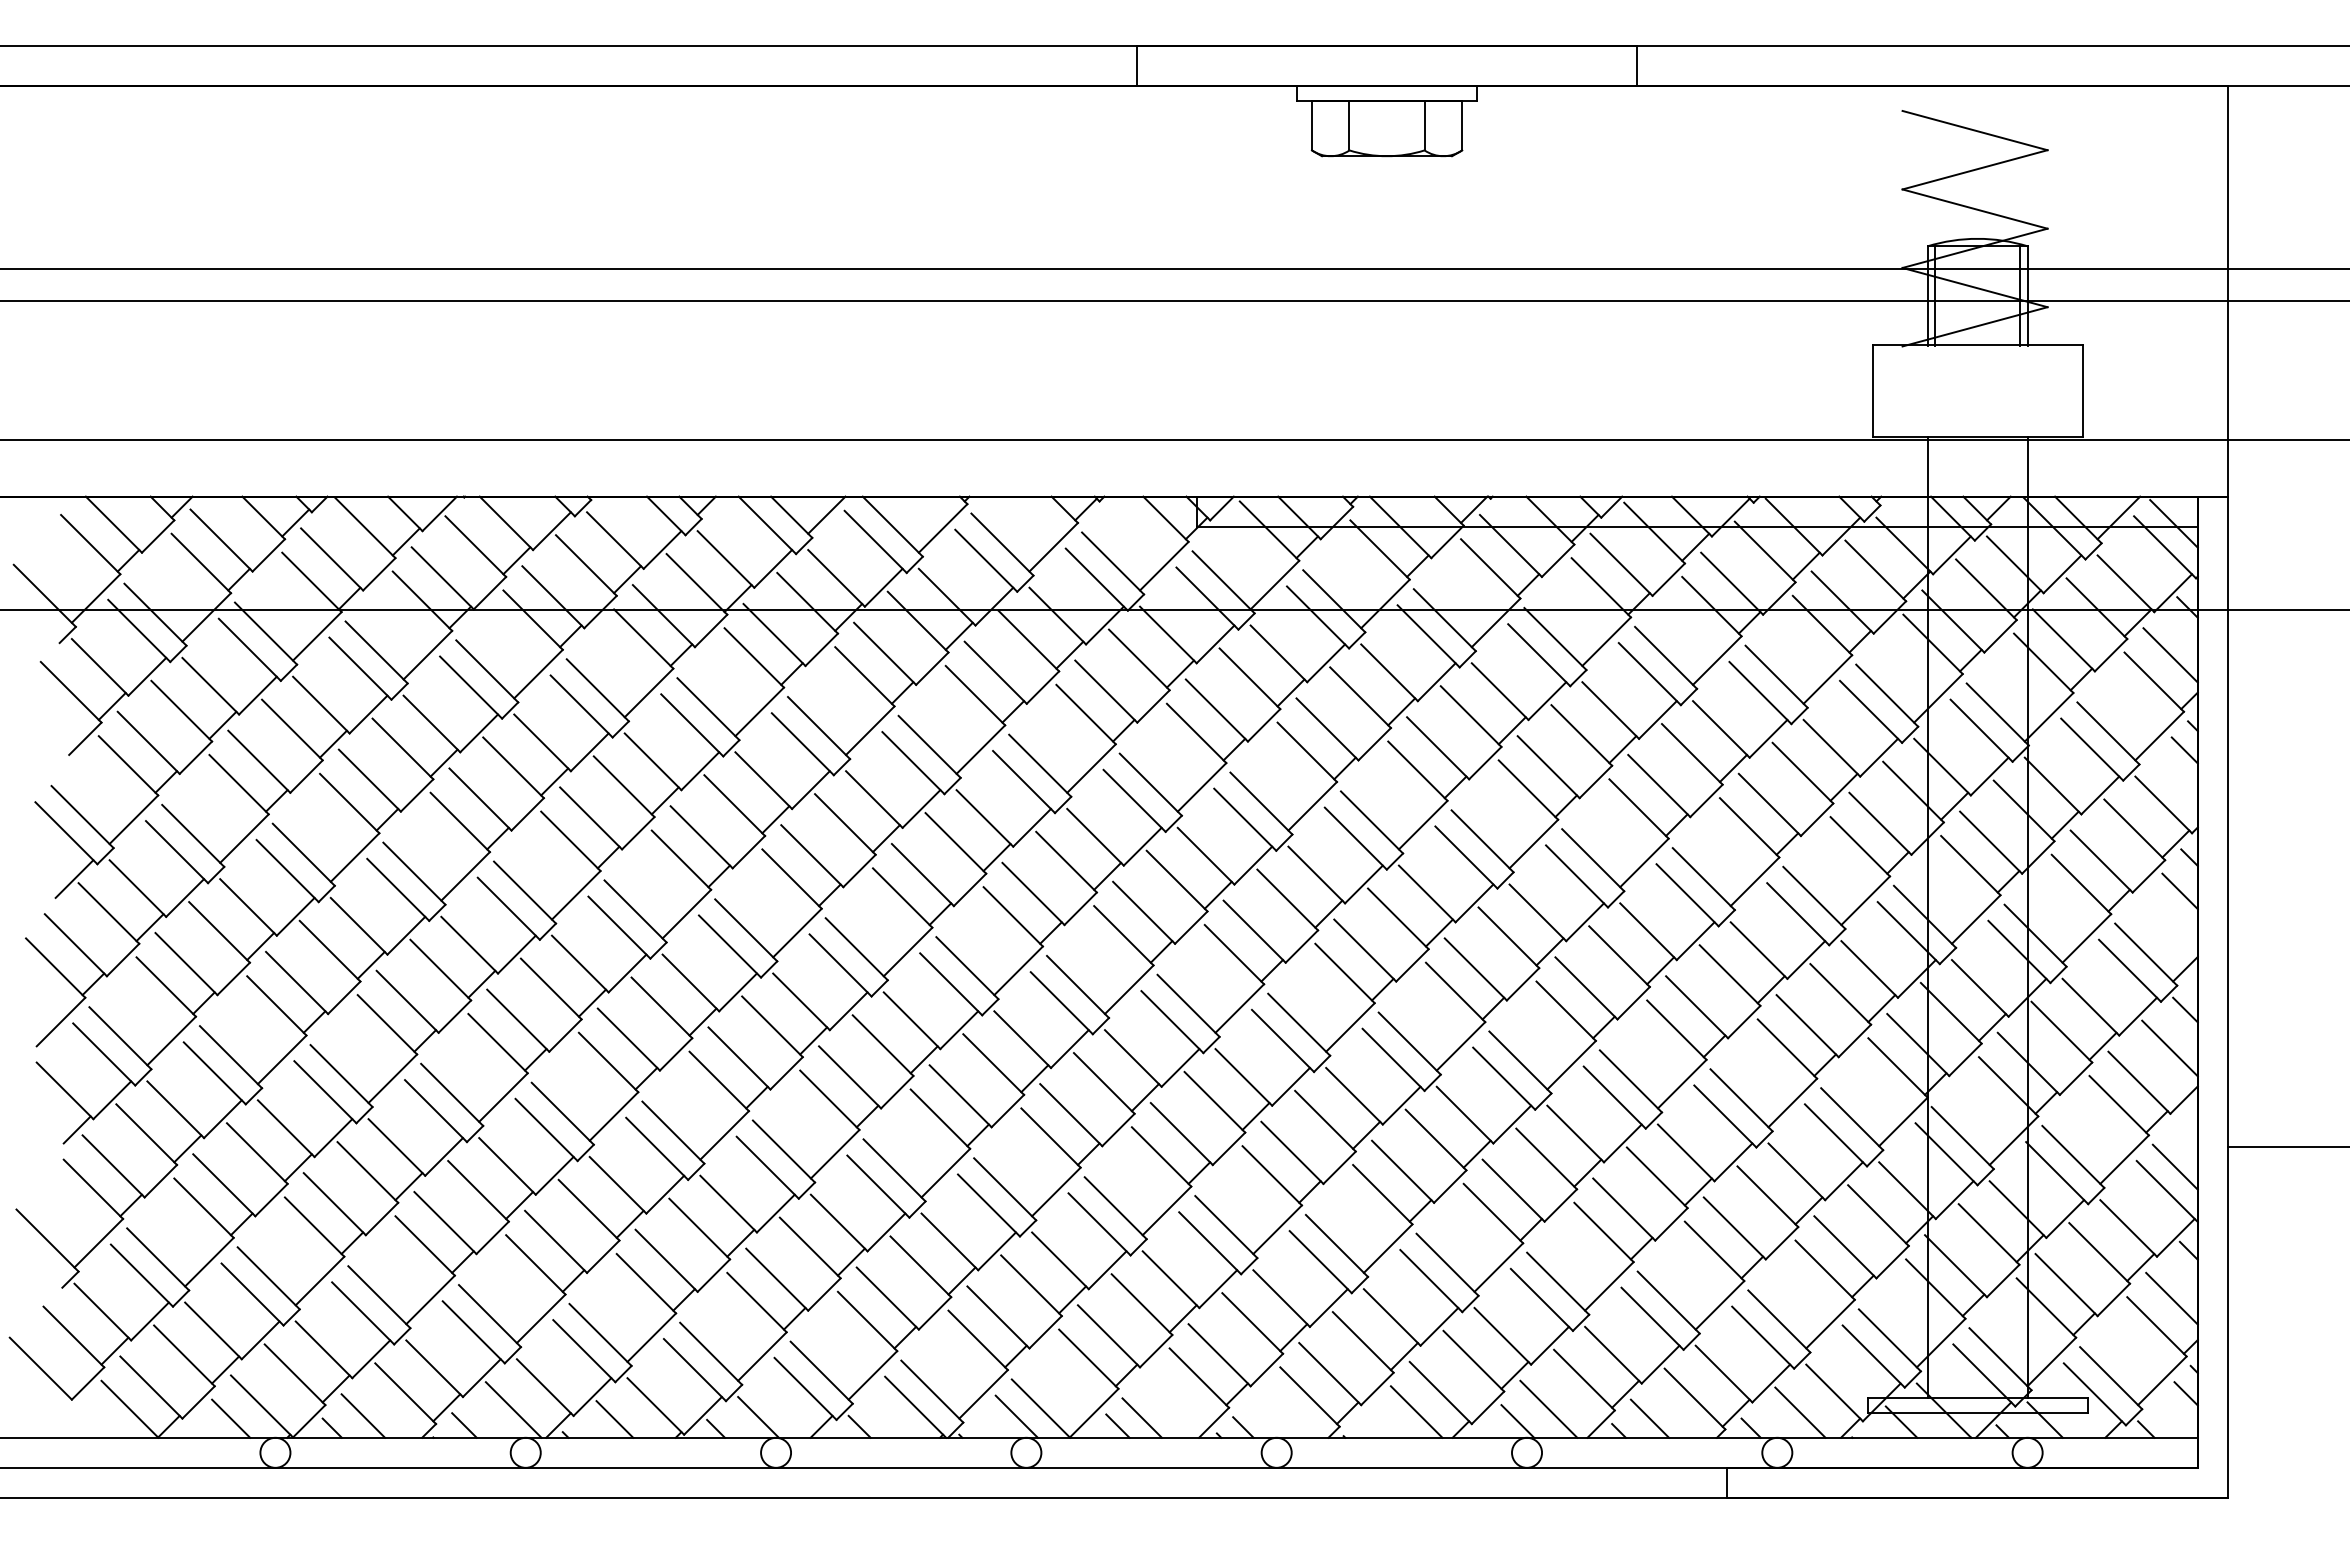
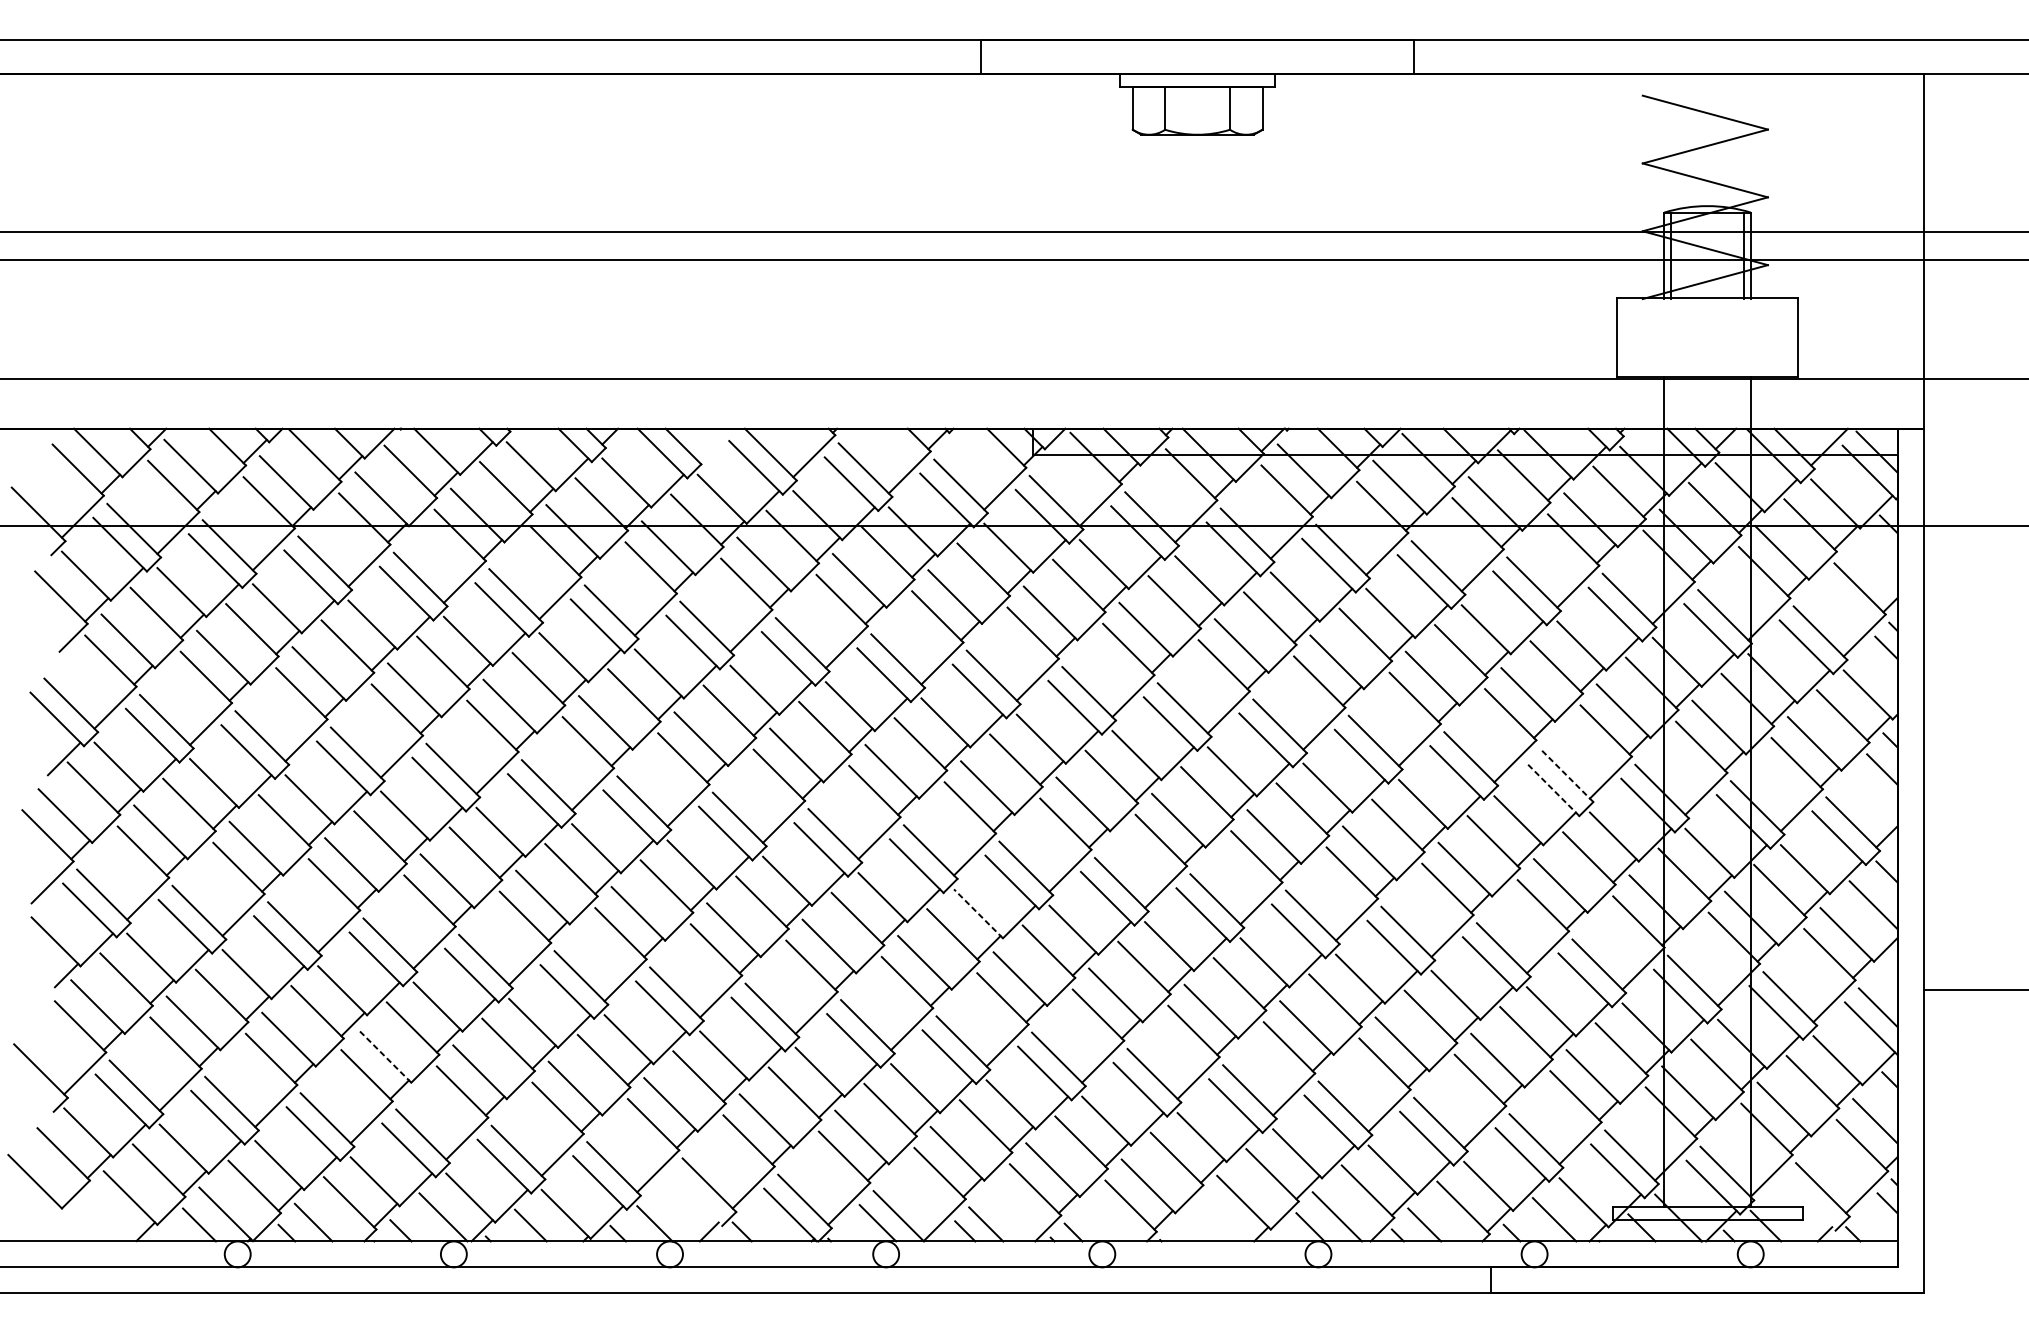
line: (826, 514) -> (713, 444), removed
line: (2170, 655) -> (1874, 565), removed
line: (1814, 897) -> (1566, 774), solid -> dashed
line: (1798, 914) -> (1552, 789), solid -> dashed
line: (1132, 1058) -> (977, 913), solid -> dashed
line: (445, 1223) -> (384, 1056), solid -> dashed
line: (805, 1388) -> (695, 1198), removed
line: (2094, 1394) -> (1808, 1204), removed
line: (129, 1408) -> (111, 1216), removed
line: (1416, 1411) -> (1223, 1218), removed

